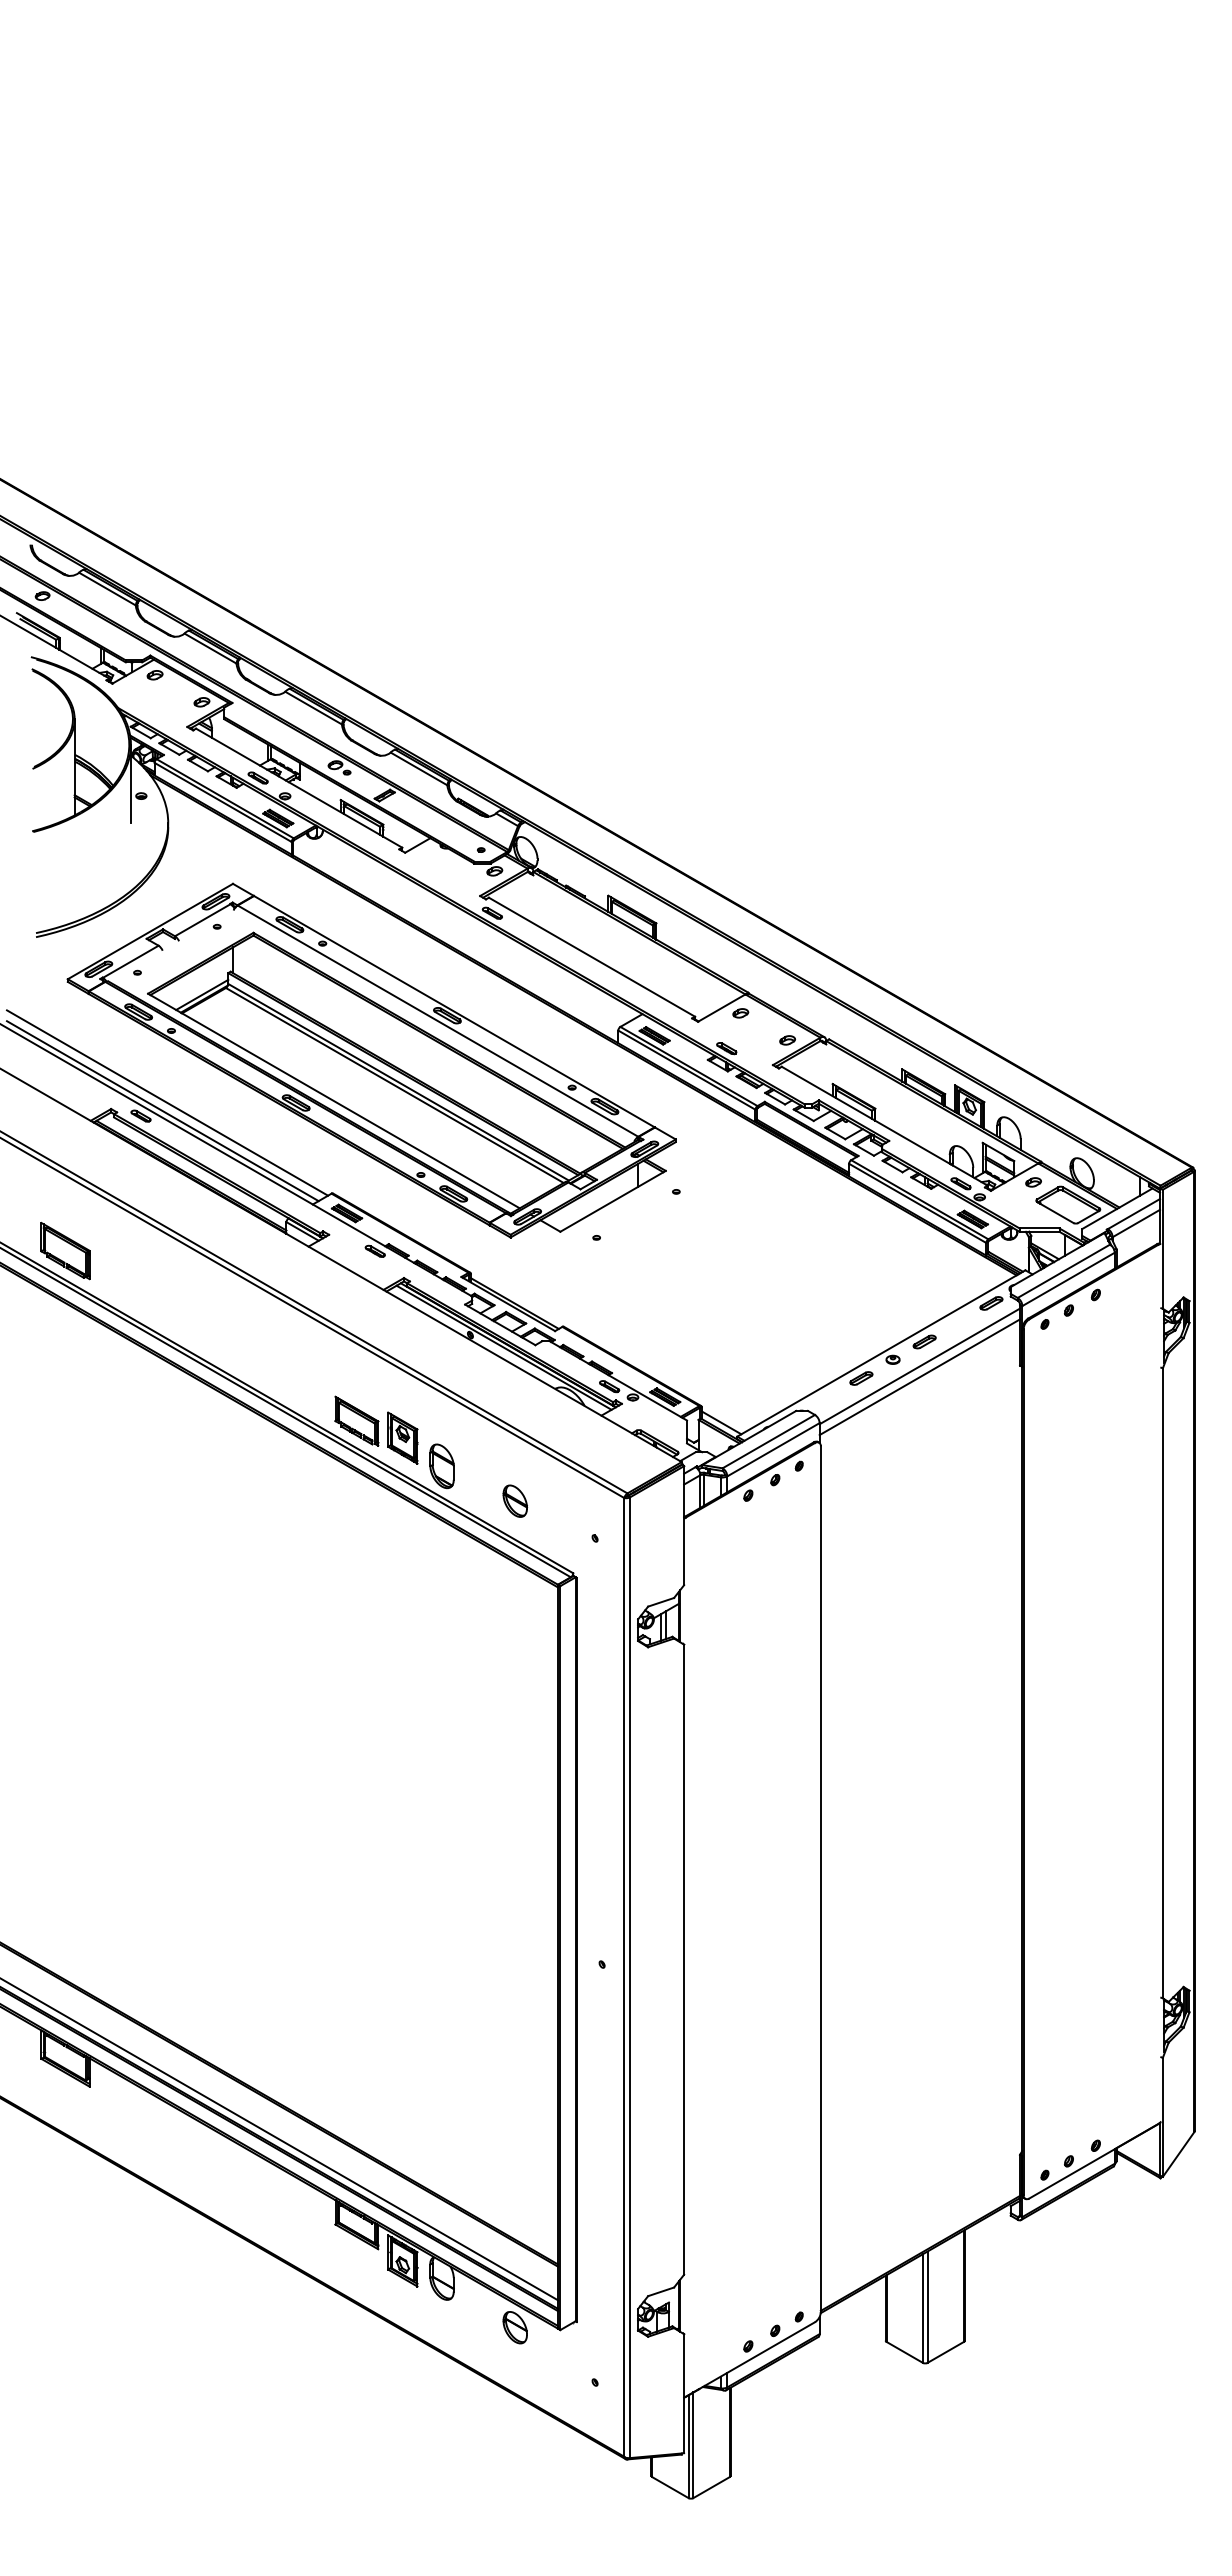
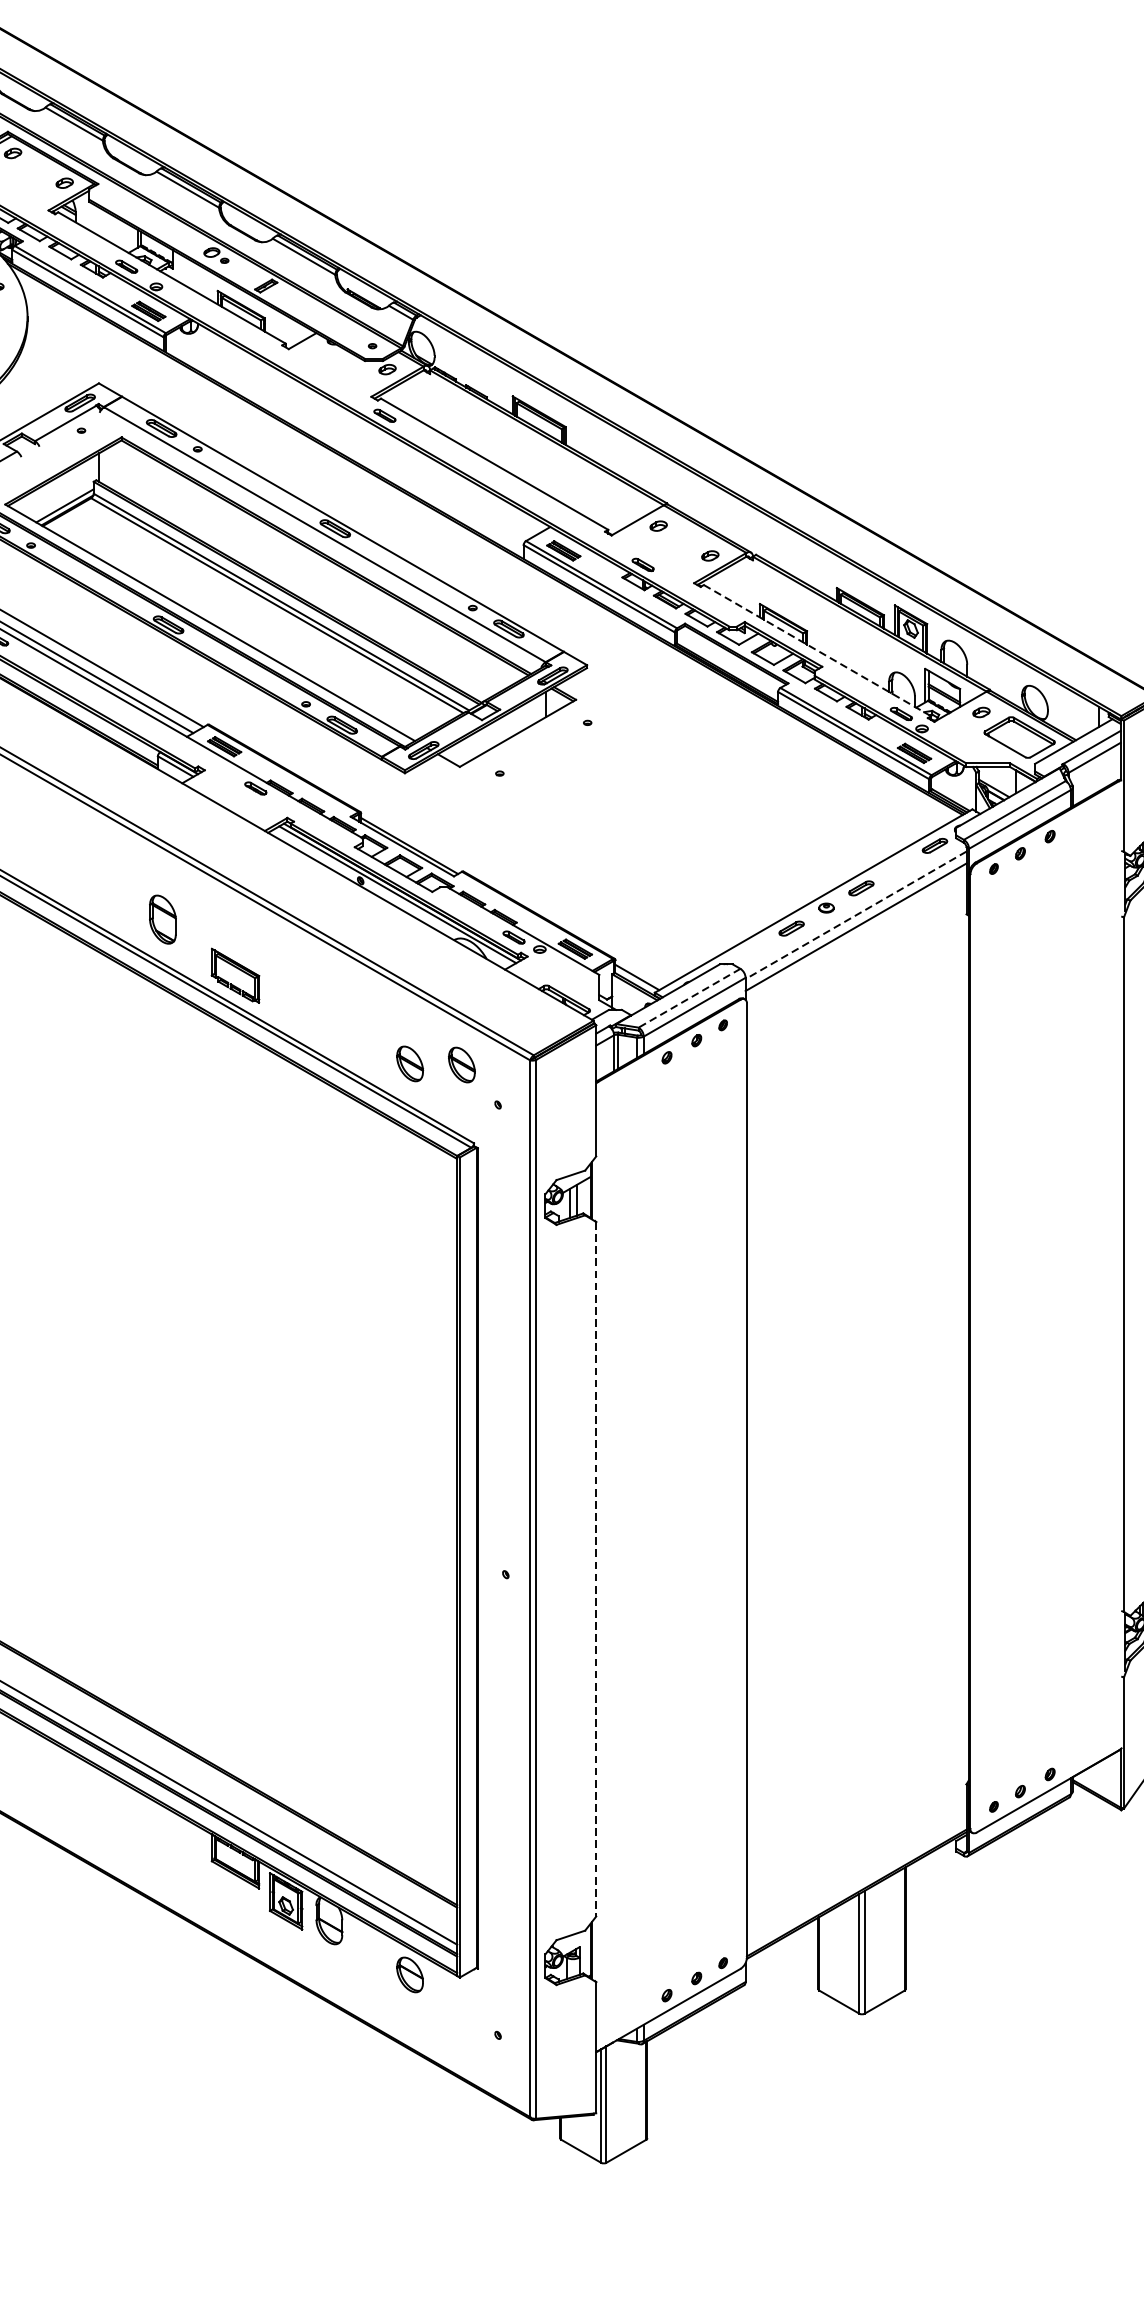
line: (885, 1126) -> (818, 650), solid -> dashed
line: (919, 1366) -> (855, 915), solid -> dashed
part: (402, 1437) -> (285, 993), removed
line: (768, 1441) -> (689, 998), solid -> dashed
part: (441, 1466) -> (162, 919), moved
part: (562, 1501) -> (462, 1064), added
line: (684, 1960) -> (596, 1570), solid -> dashed

